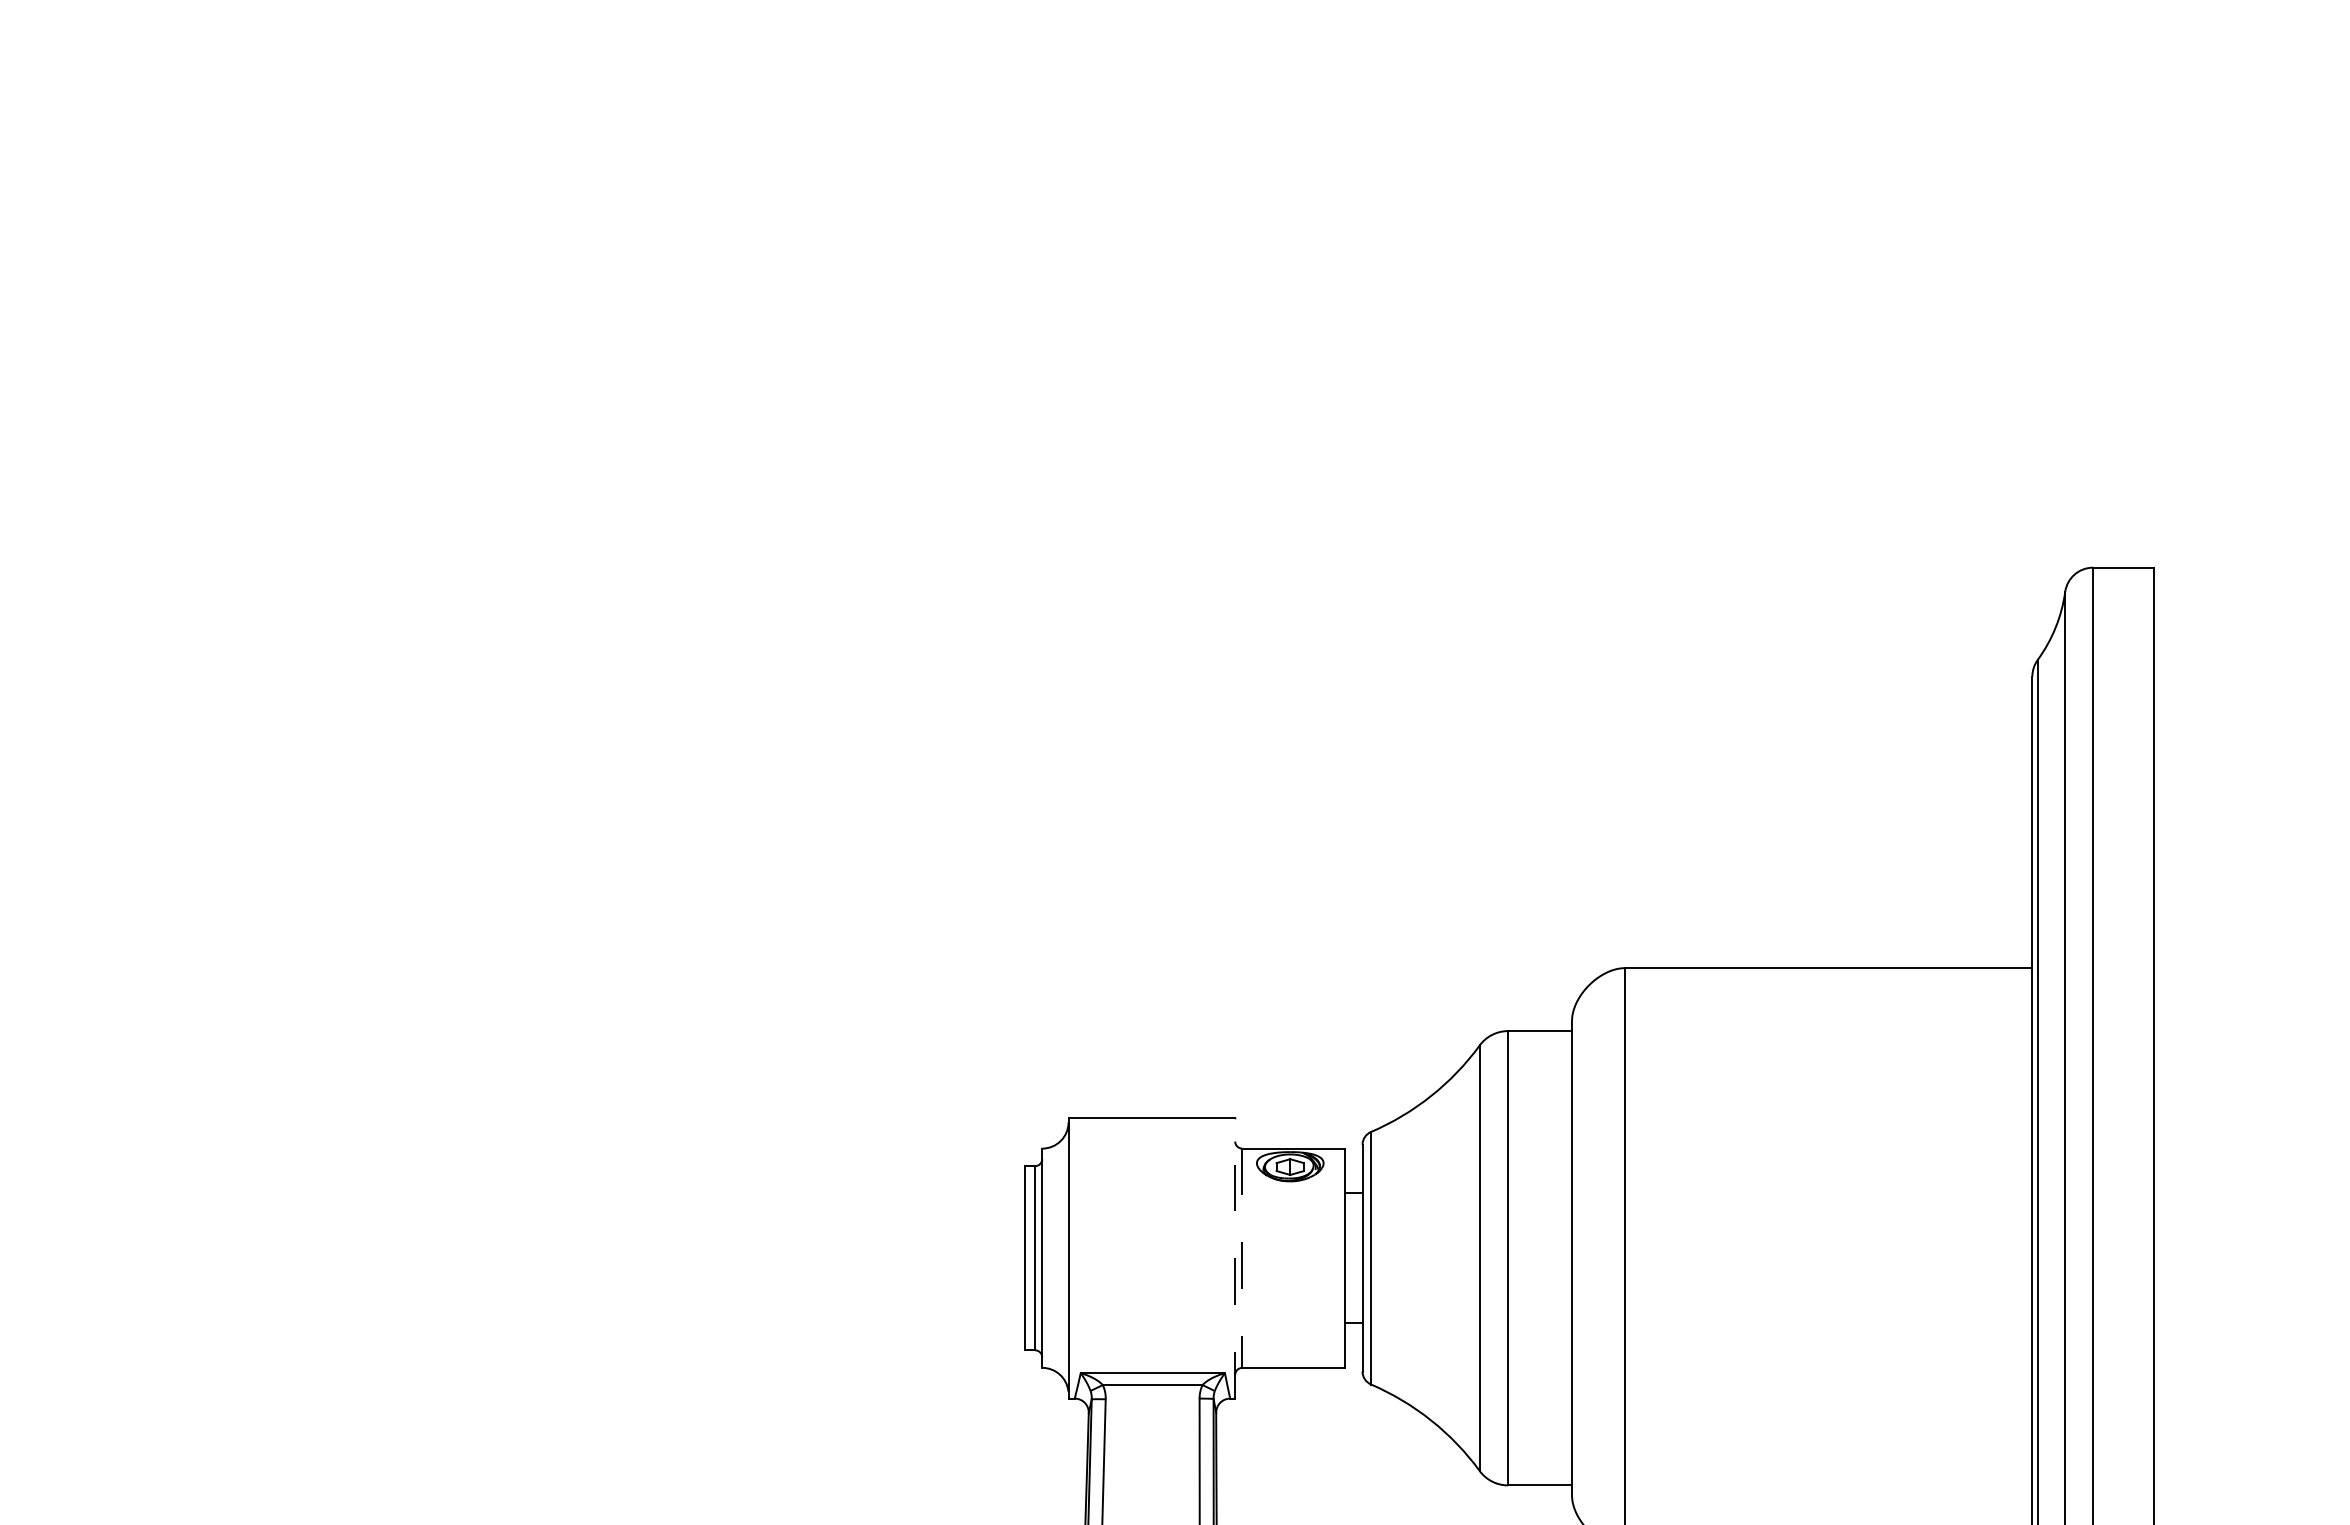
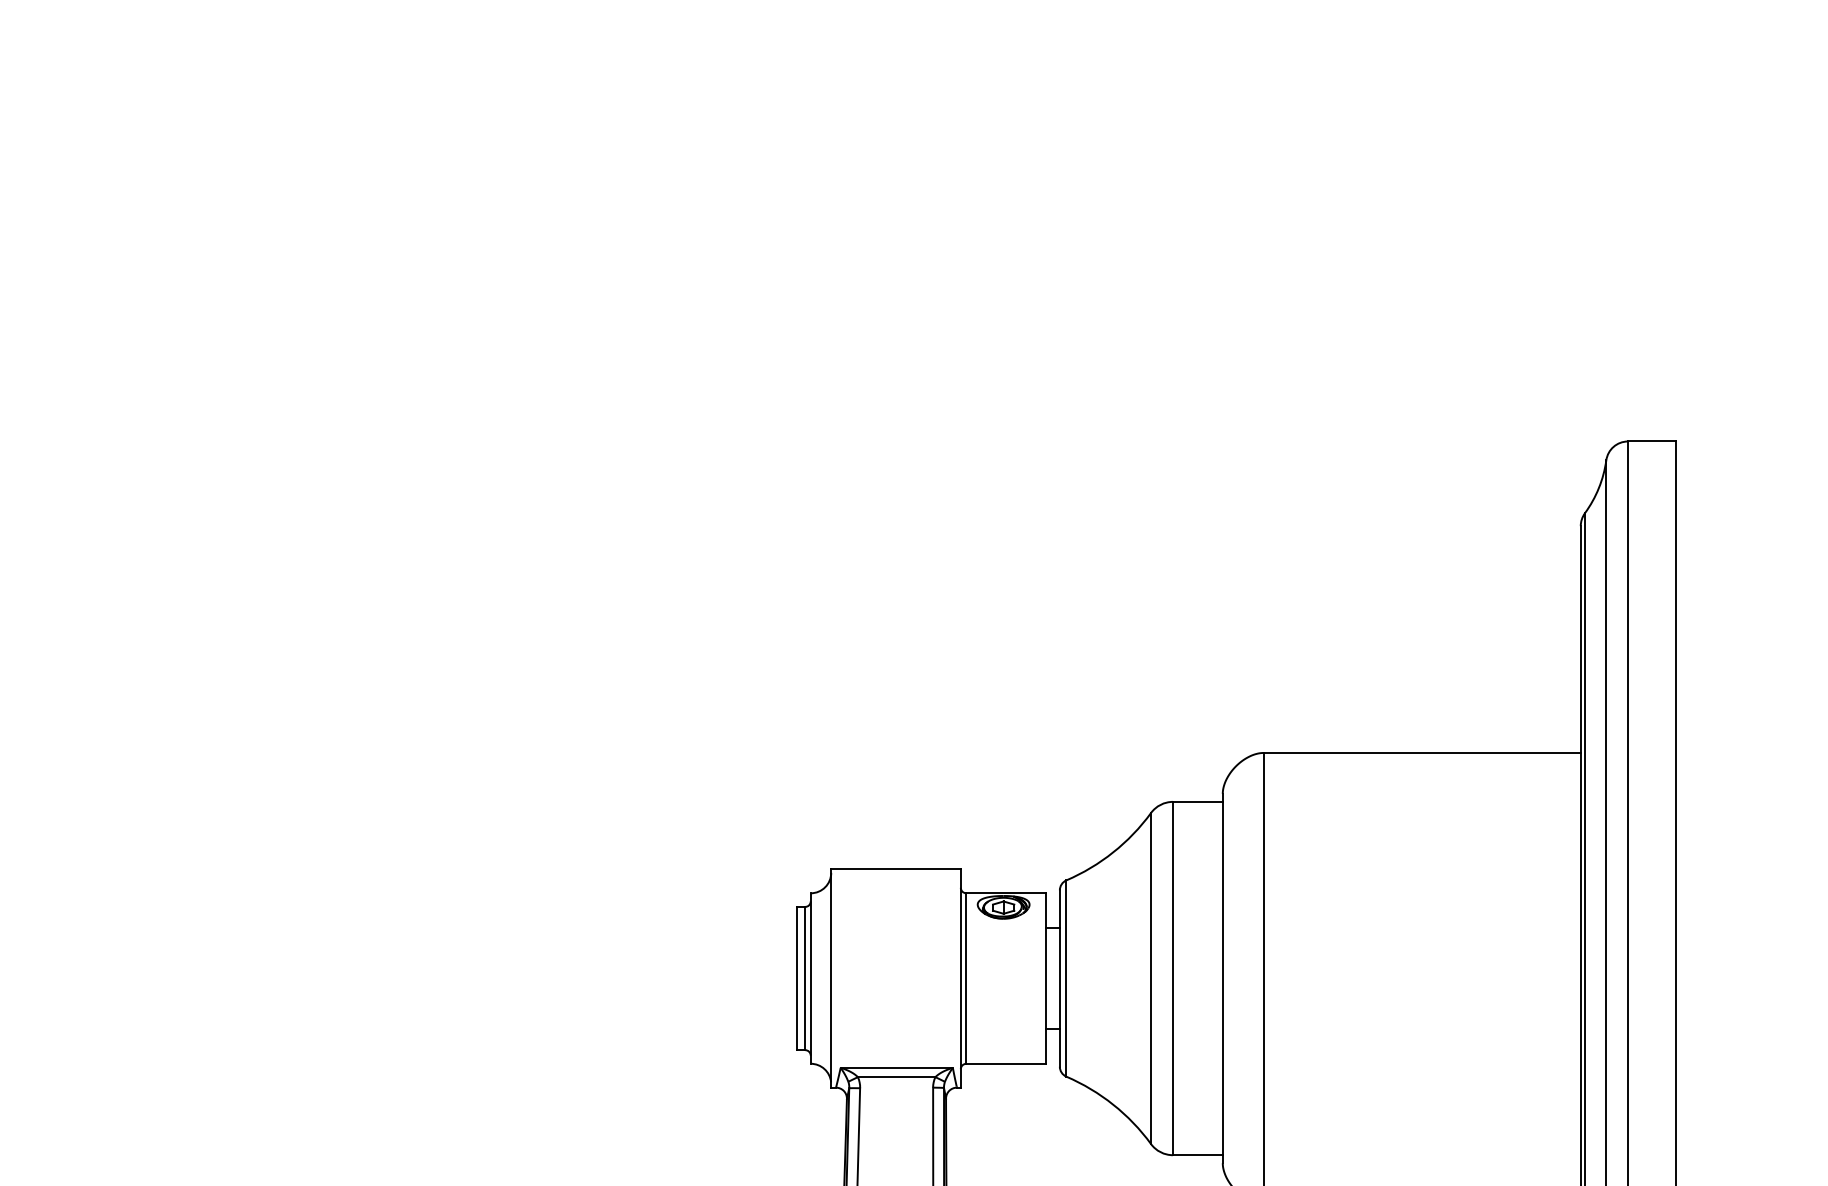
line: (1235, 1257) -> (961, 977), dashed -> solid
line: (1242, 1258) -> (966, 978), dashed -> solid

